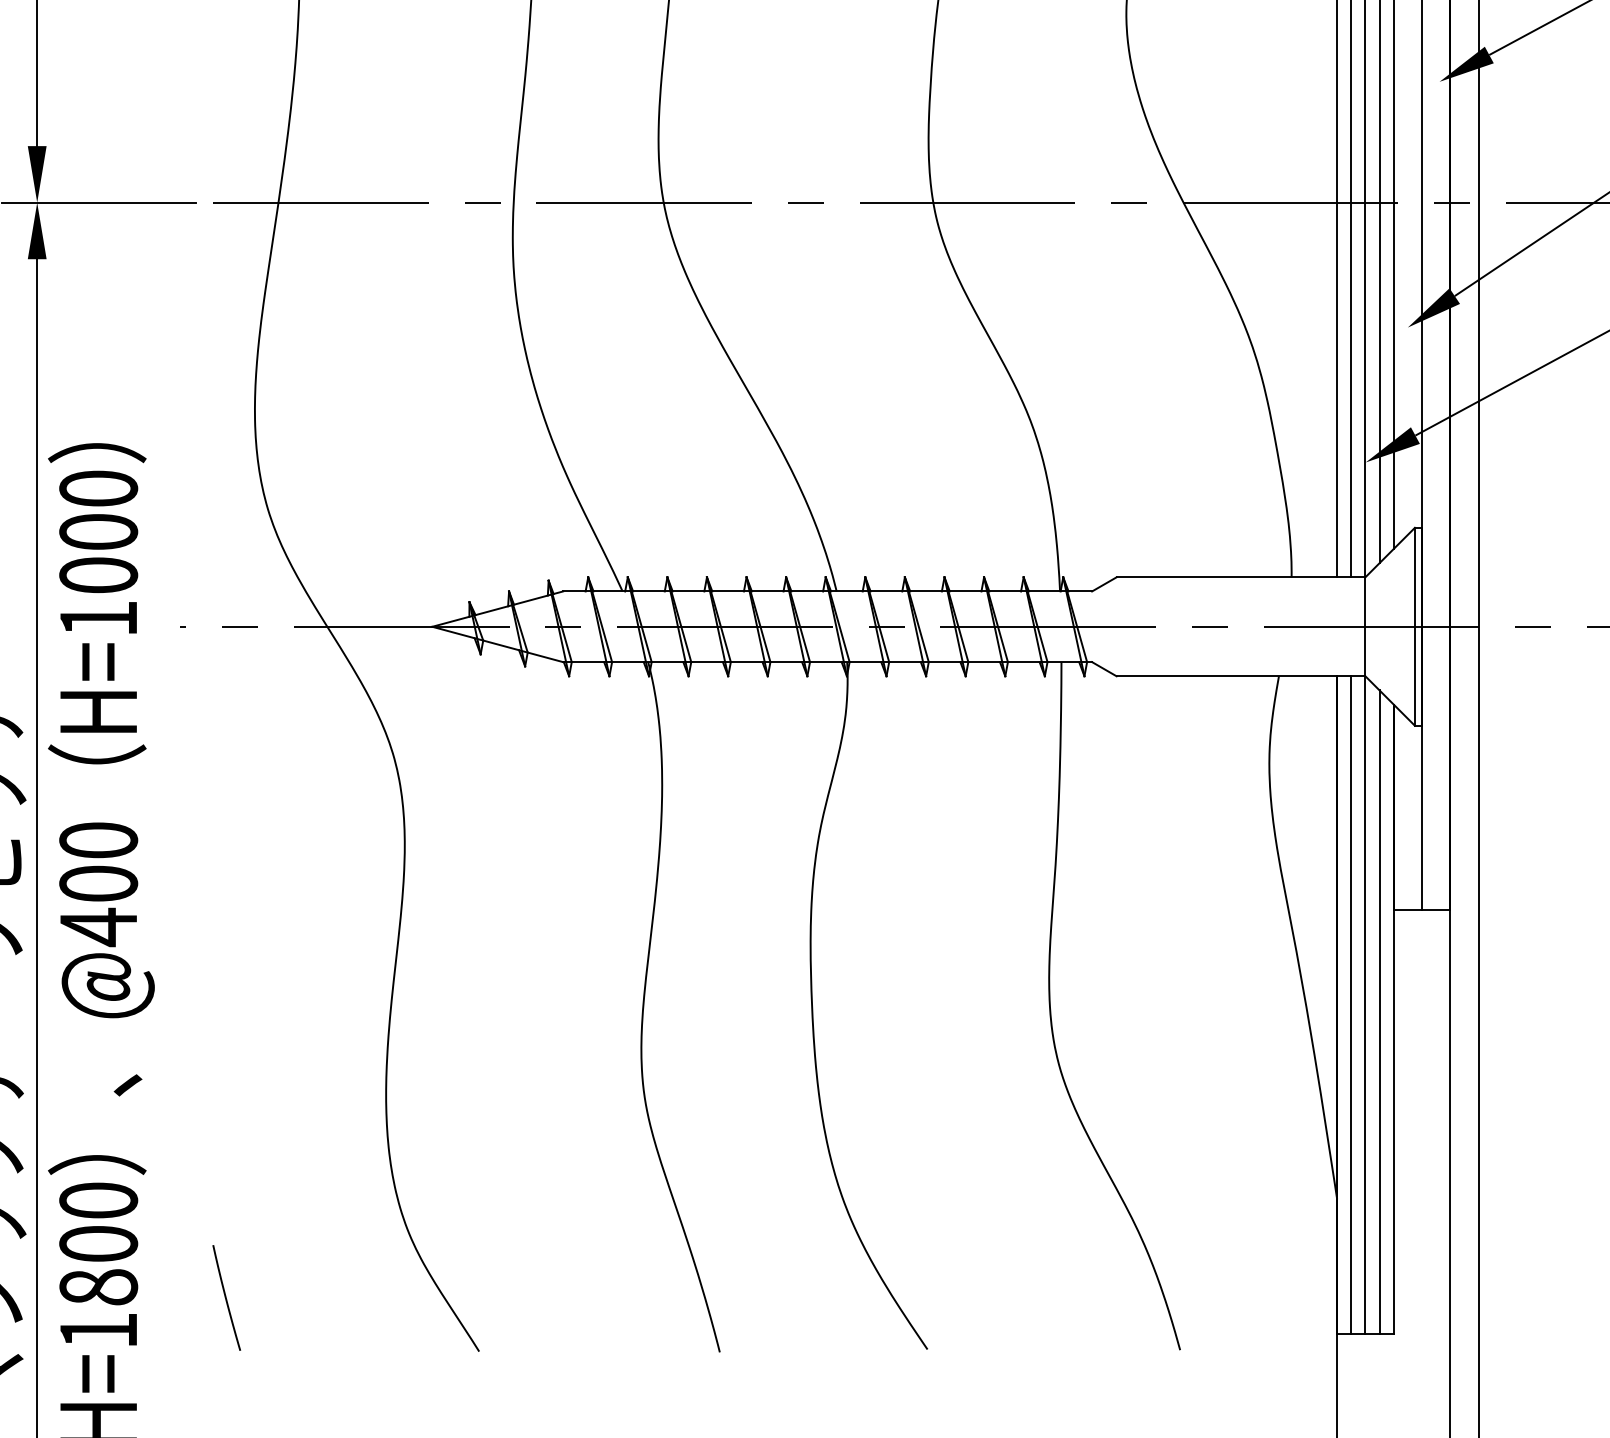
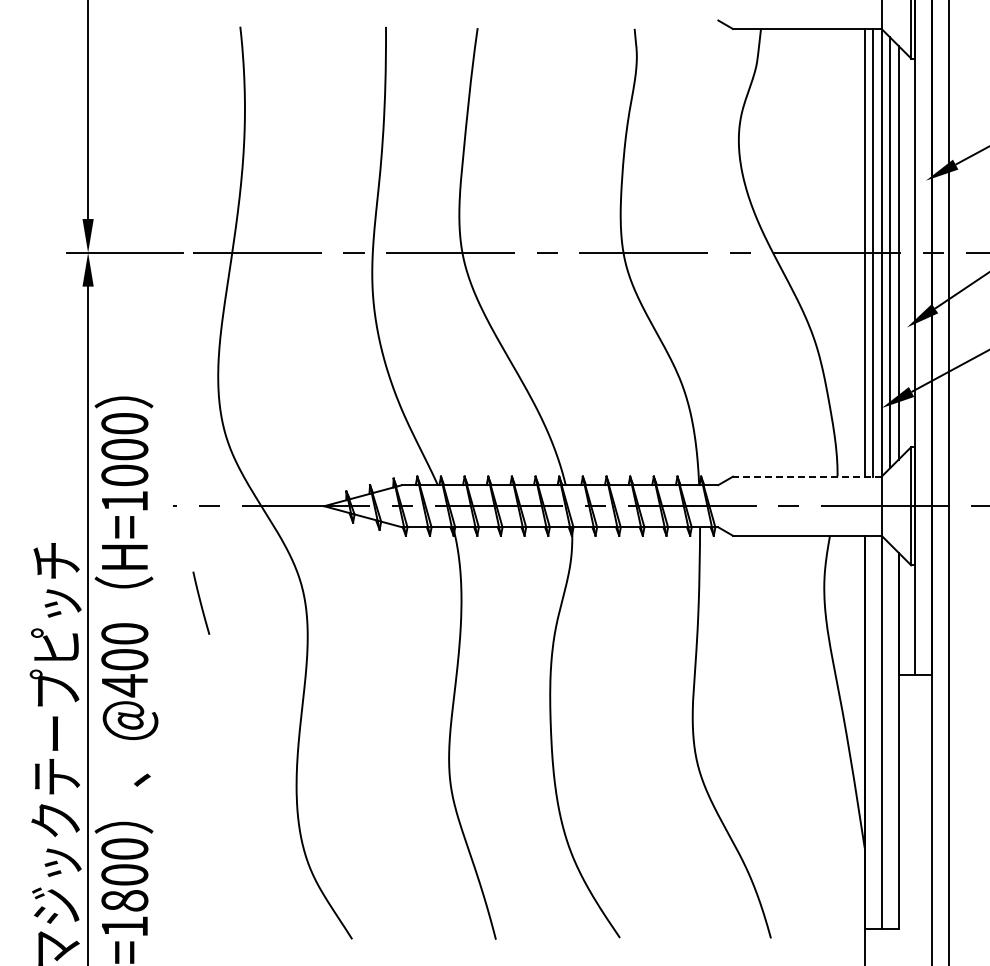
line: (1239, 577) -> (806, 476), solid -> dashed
line: (1351, 1003) -> (873, 731), removed
line: (1380, 1012) -> (890, 736), removed
line: (226, 1296) -> (201, 602), moved

